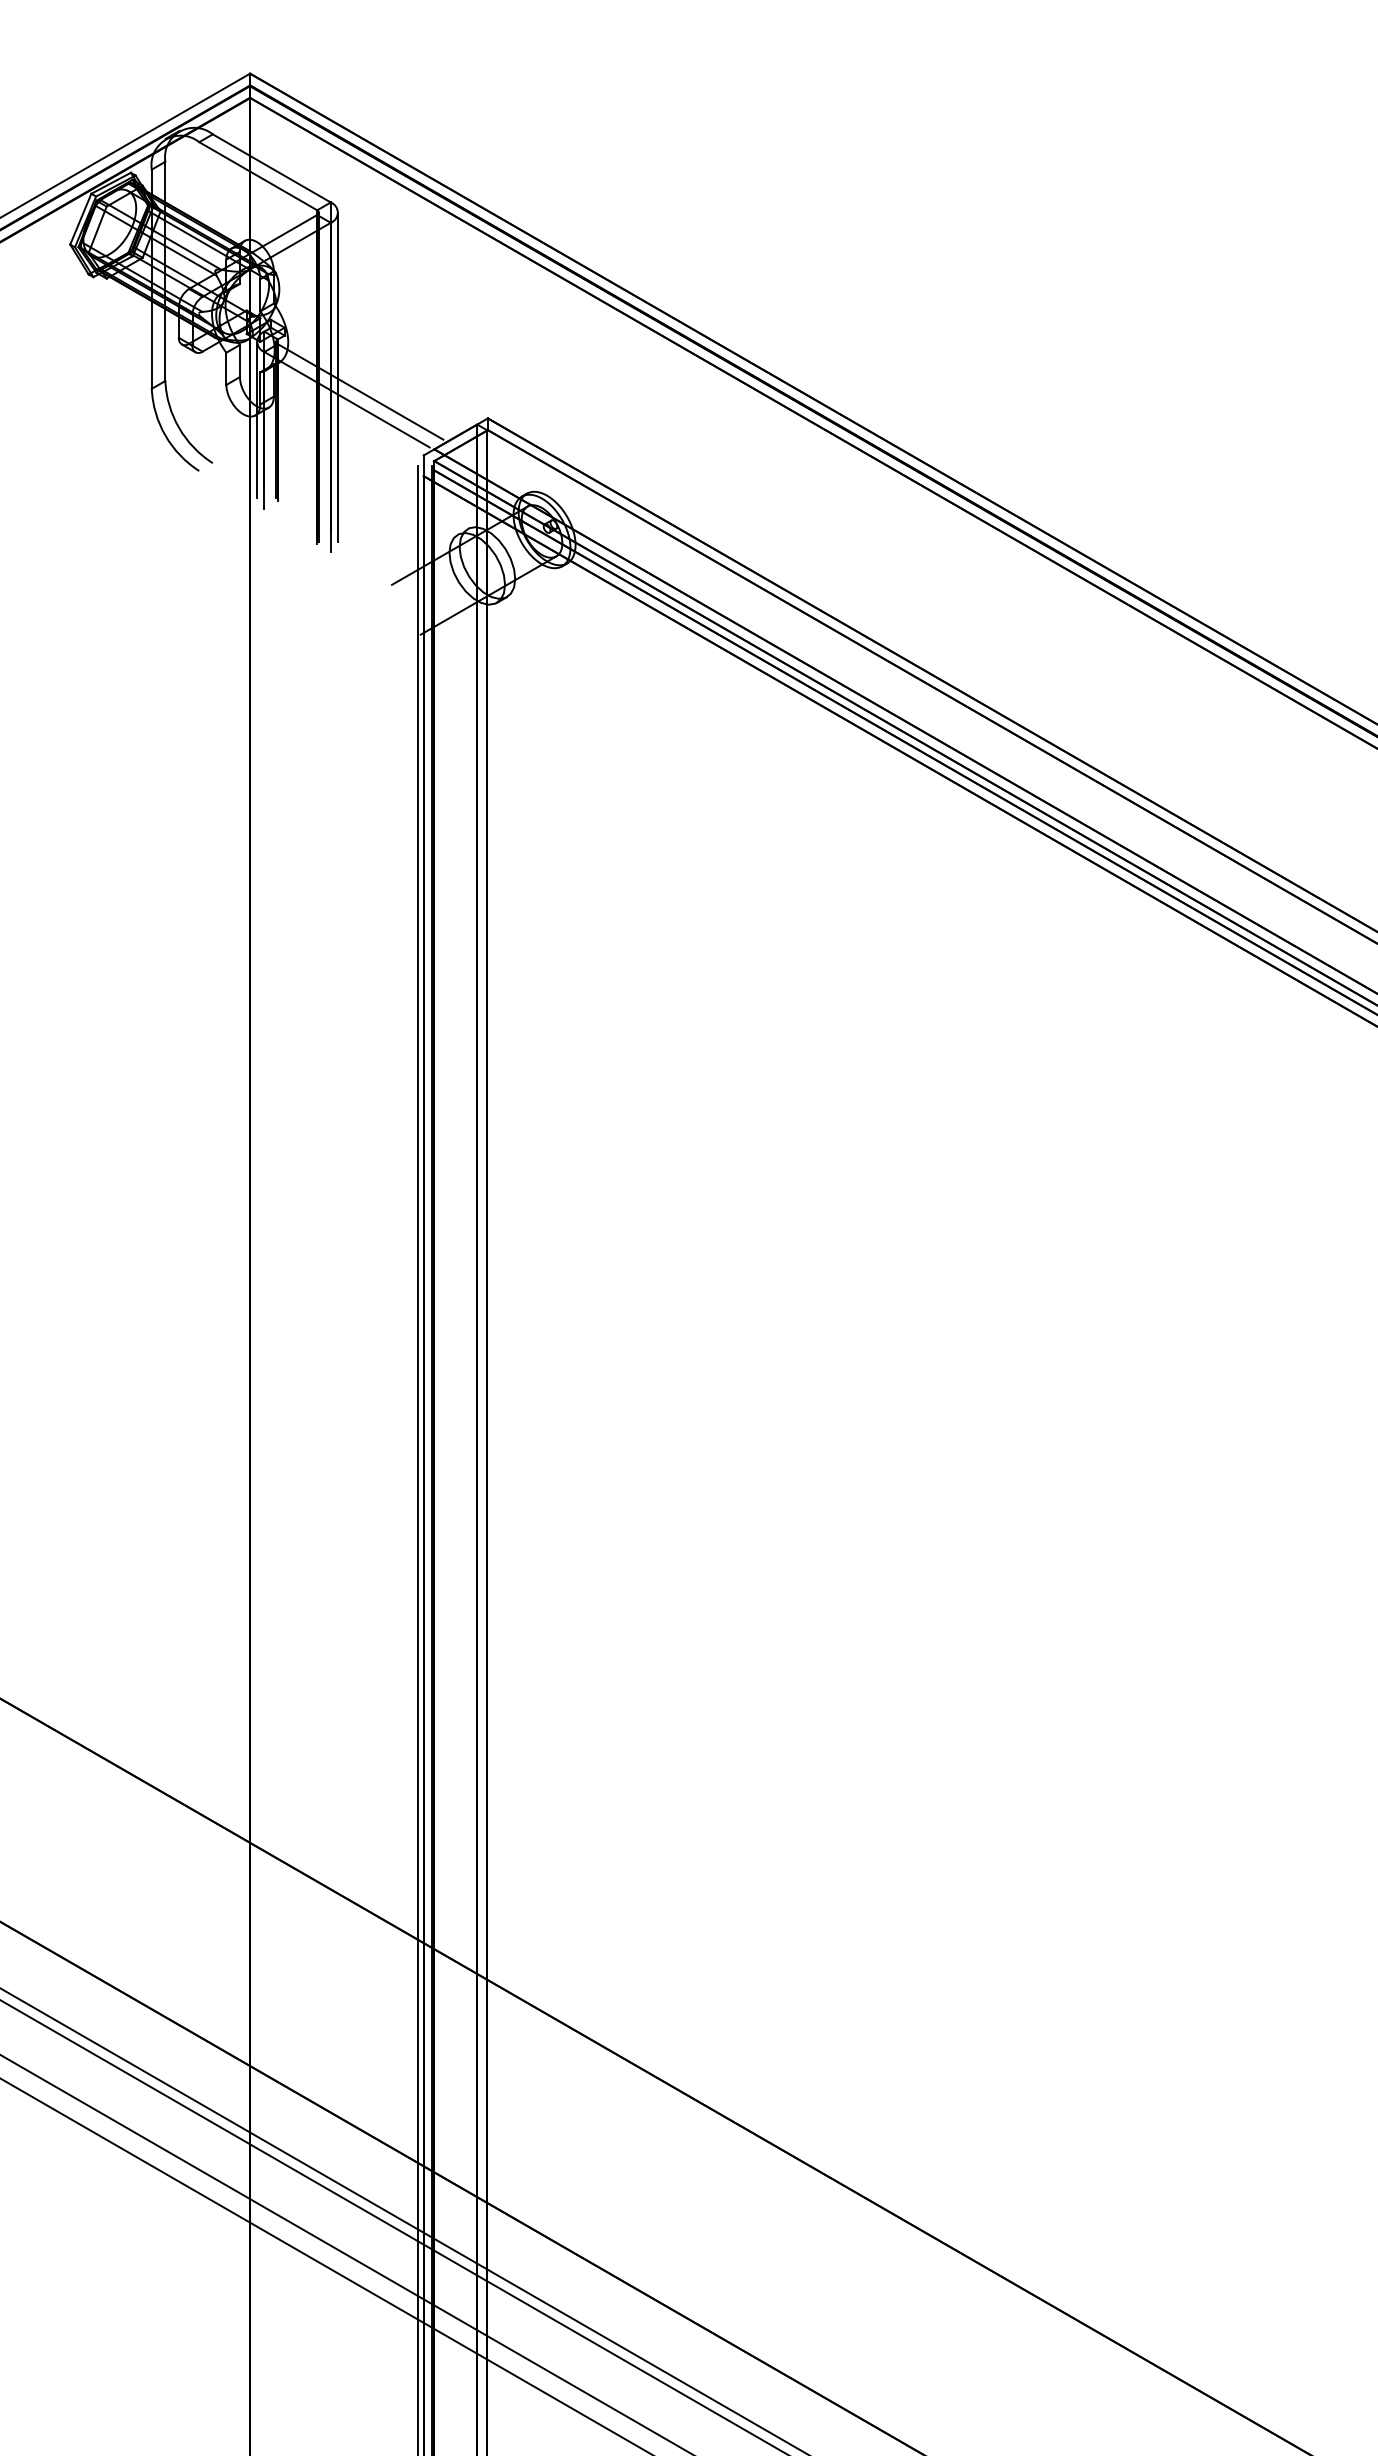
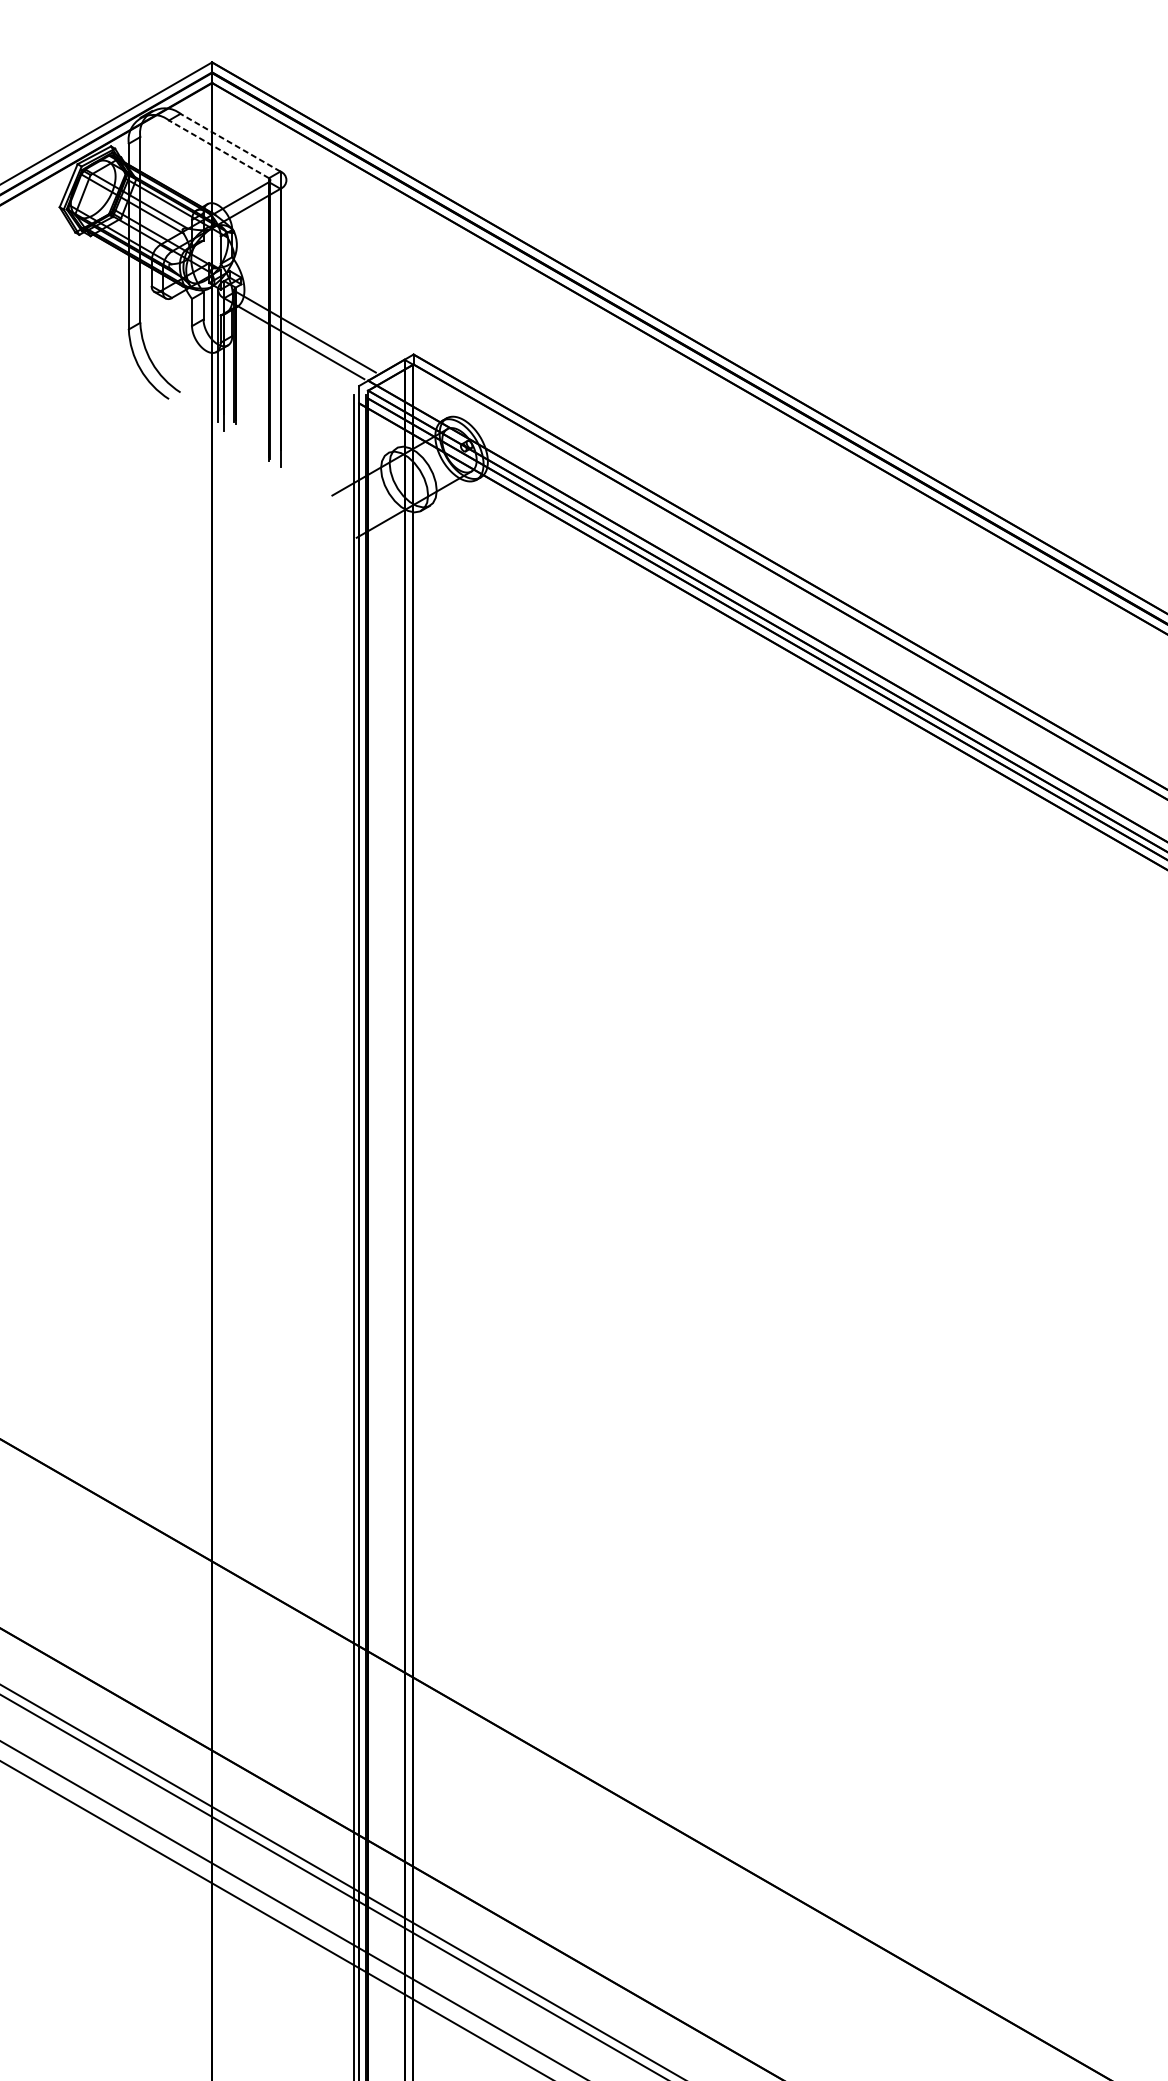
line: (271, 168) -> (230, 142), solid -> dashed
line: (257, 176) -> (218, 149), solid -> dashed
line: (338, 376) -> (287, 319), removed

